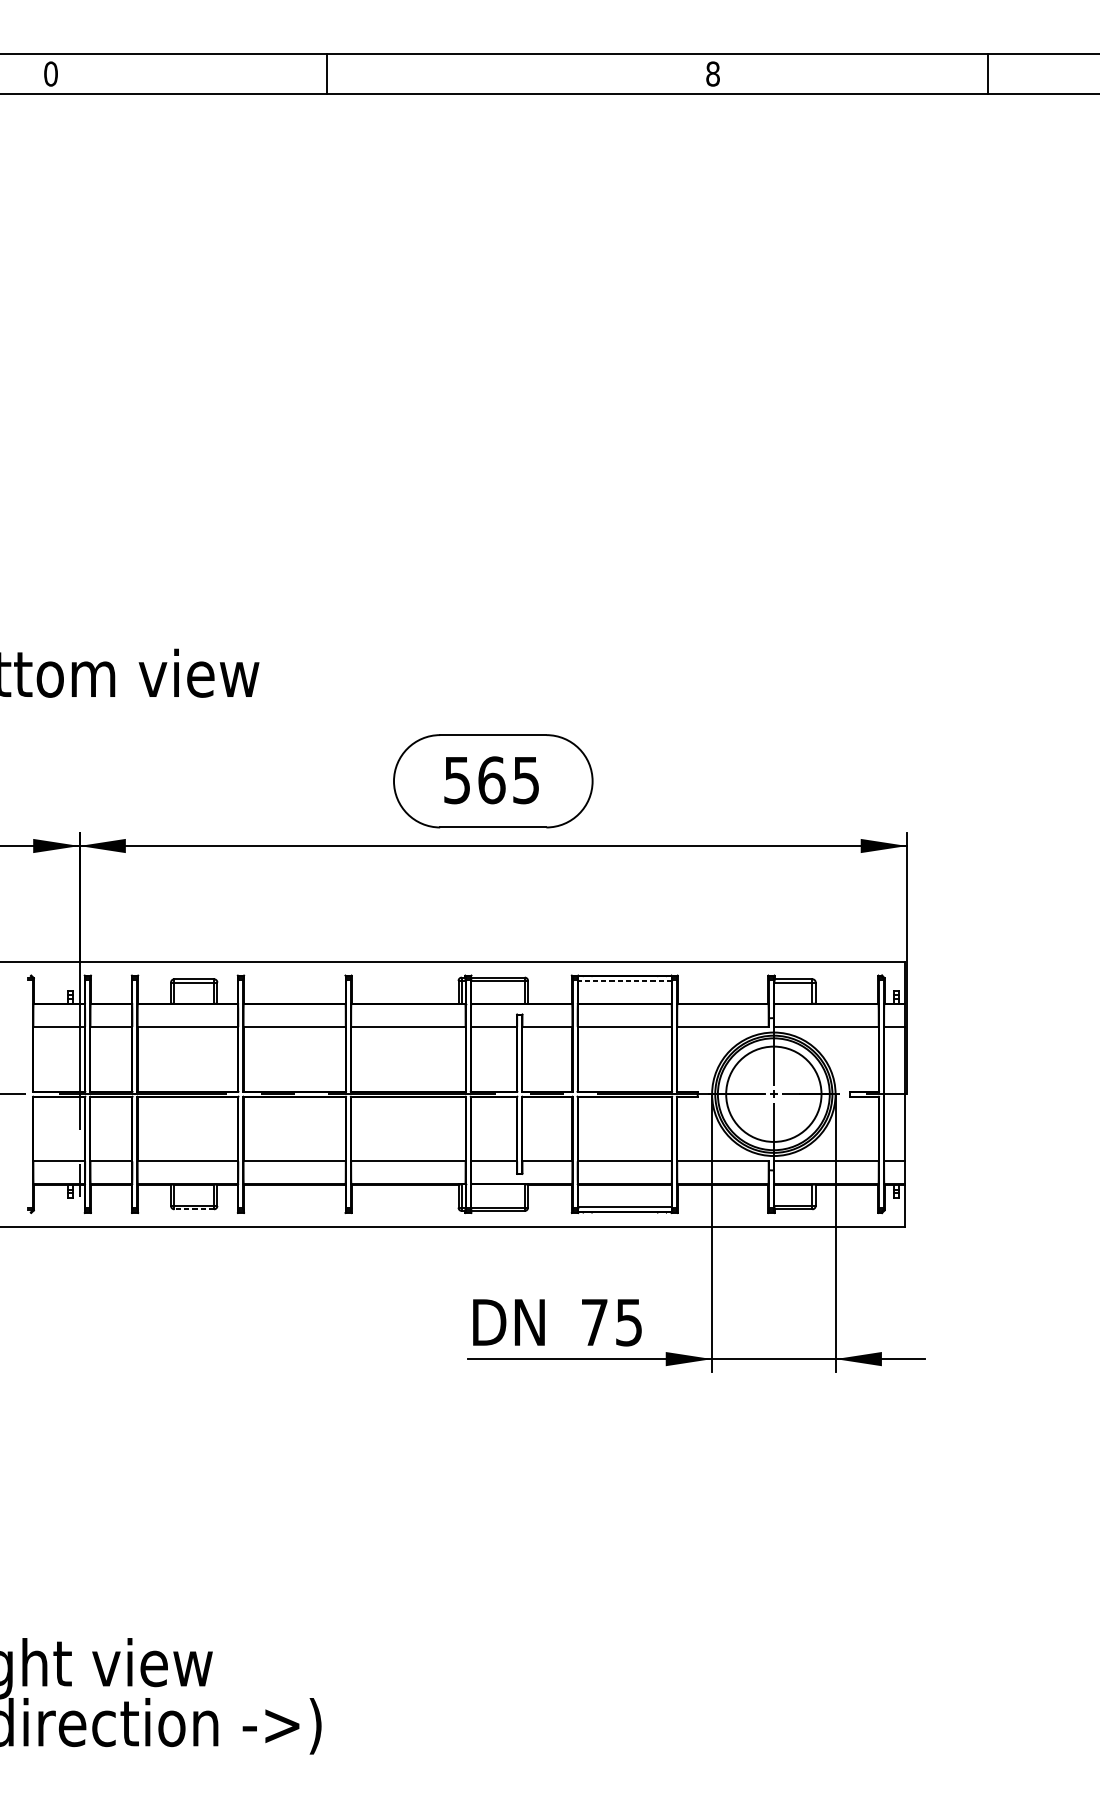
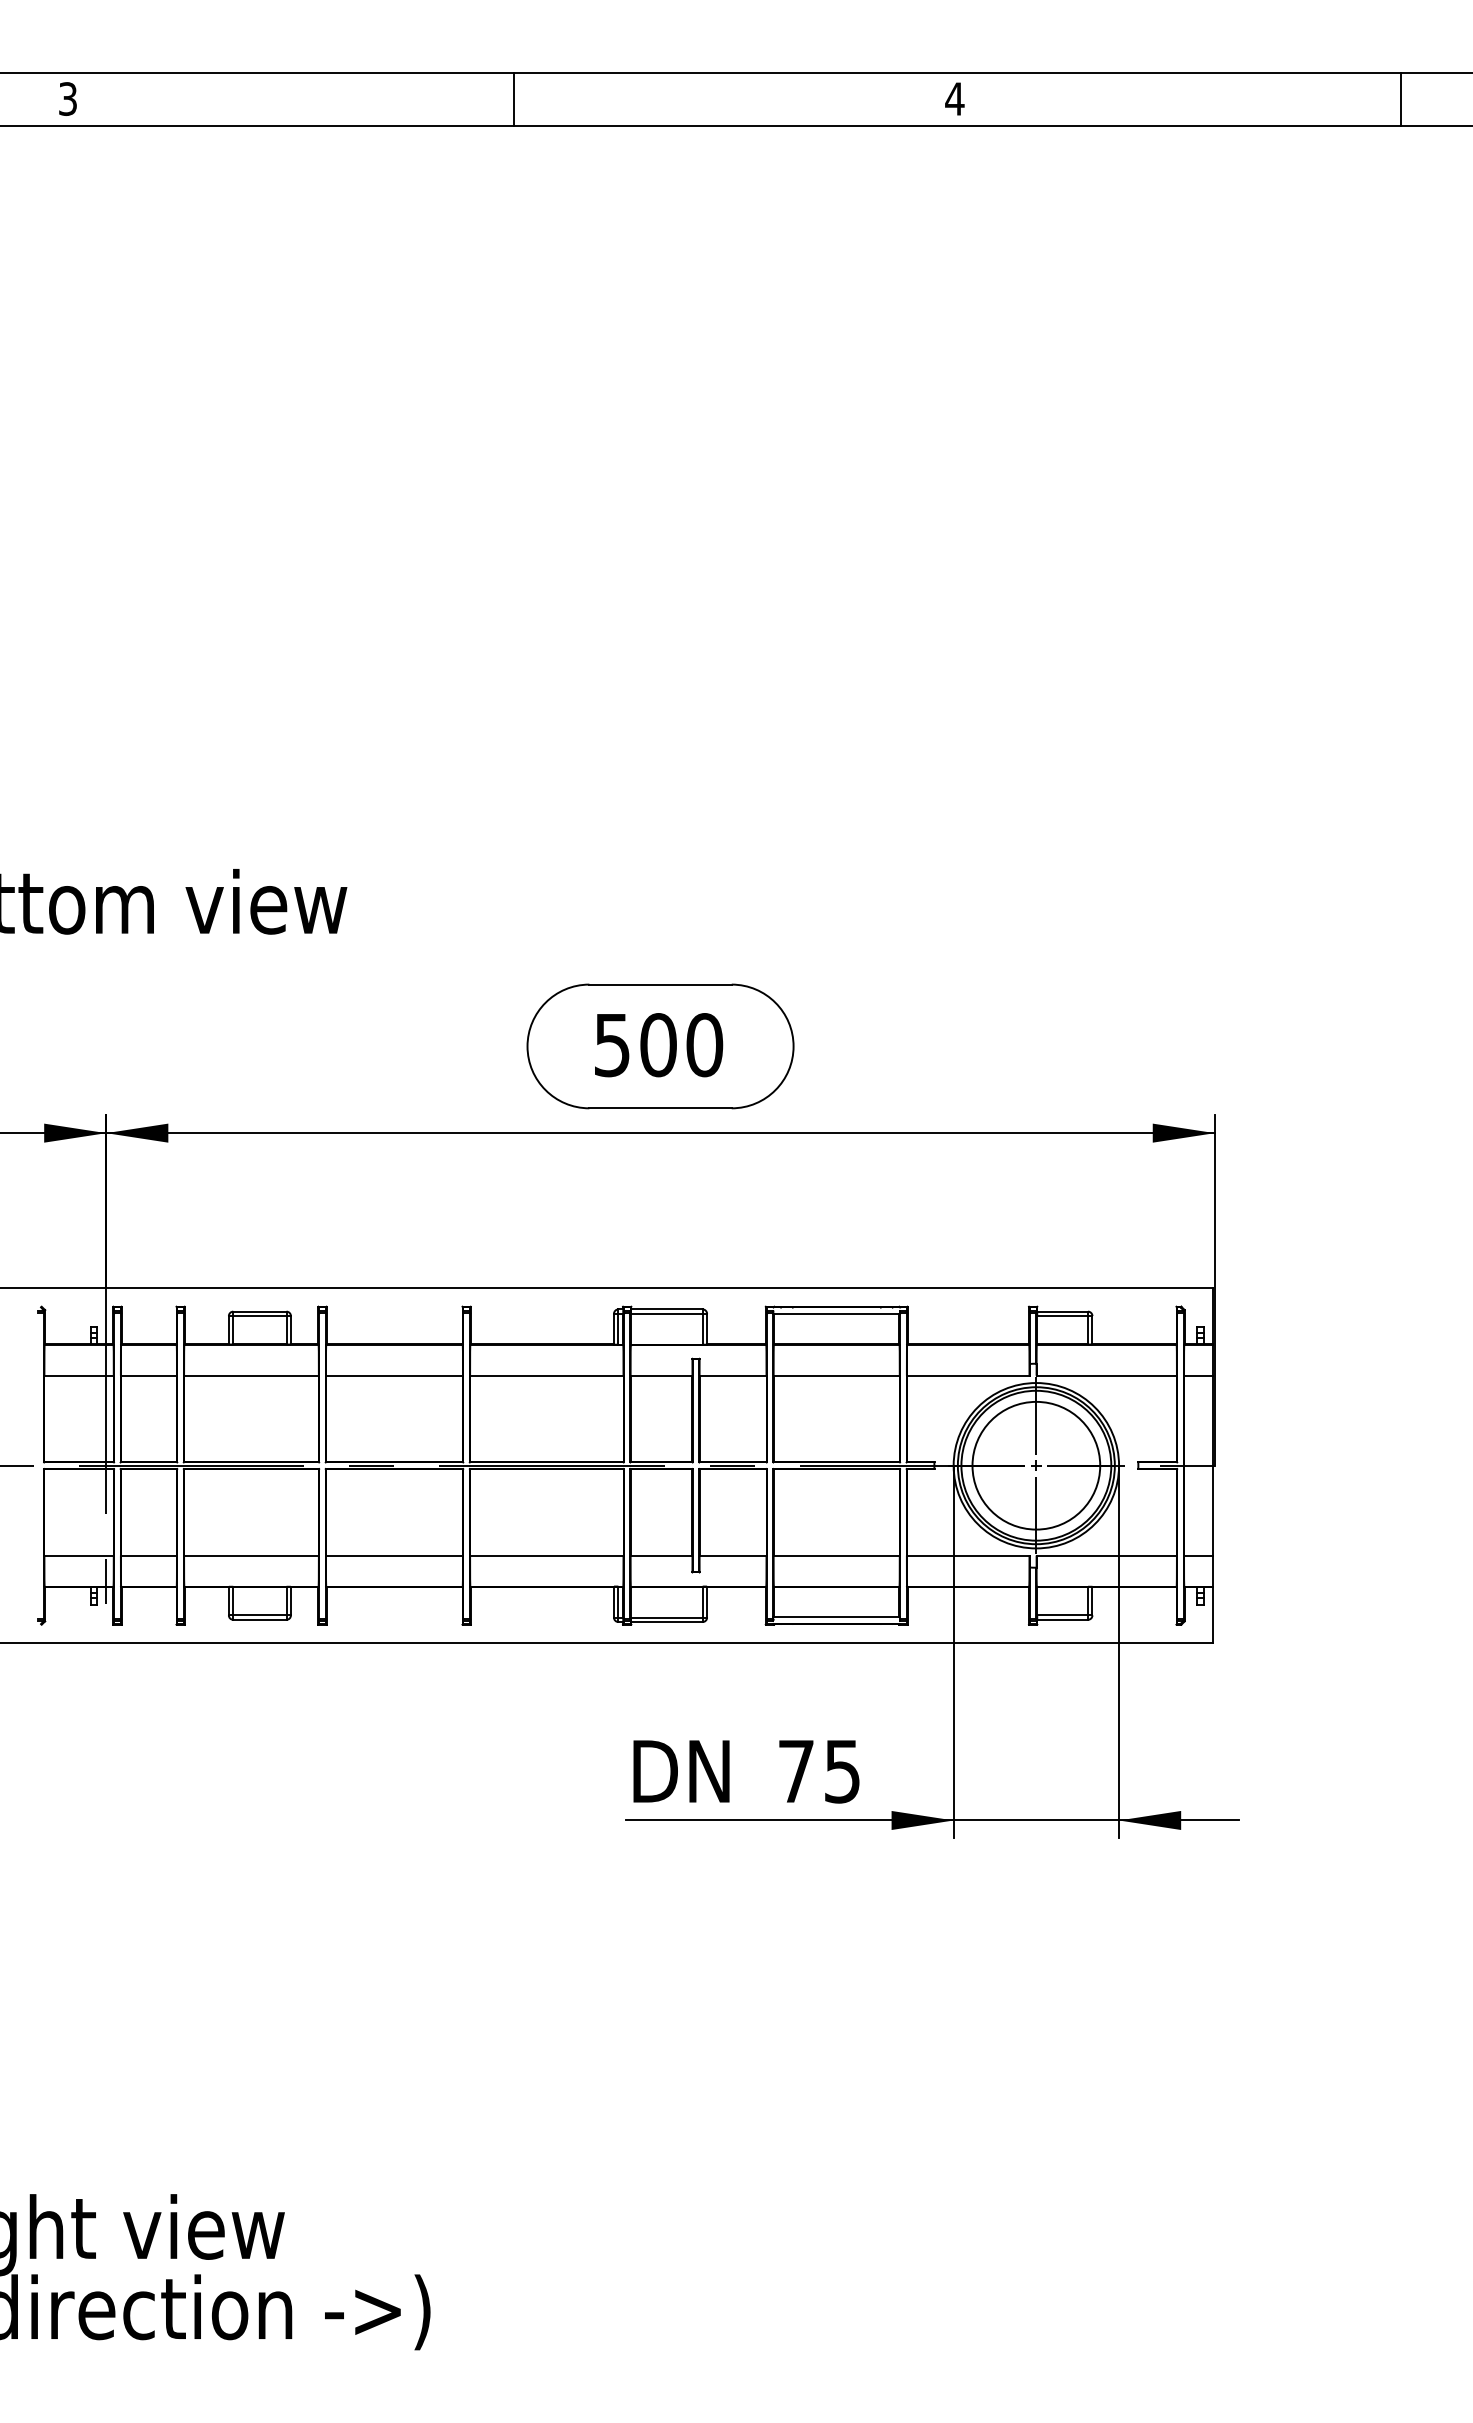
text: (50, 73) -> (67, 98), 0 -> 3
line: (326, 73) -> (513, 98), moved
text: (712, 73) -> (954, 98), 8 -> 4
line: (988, 73) -> (1400, 98), moved
text: (508, 780) -> (681, 1045), 565 -> 500
line: (624, 981) -> (836, 1314), dashed -> solid
line: (193, 1209) -> (259, 1619), dashed -> solid

